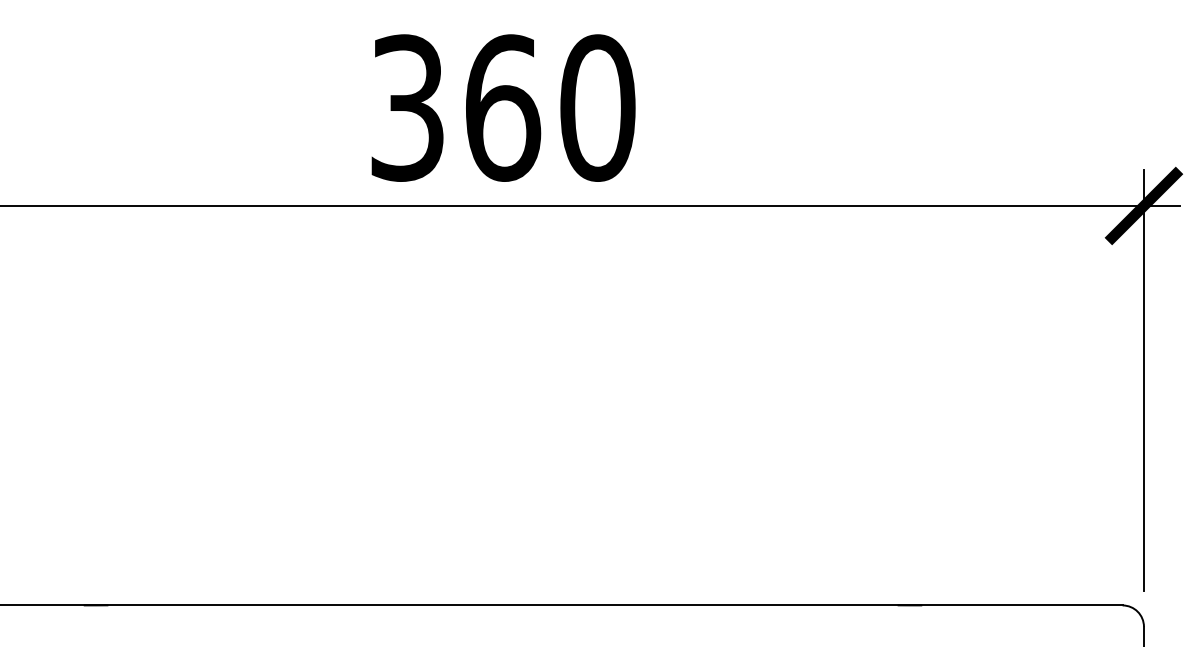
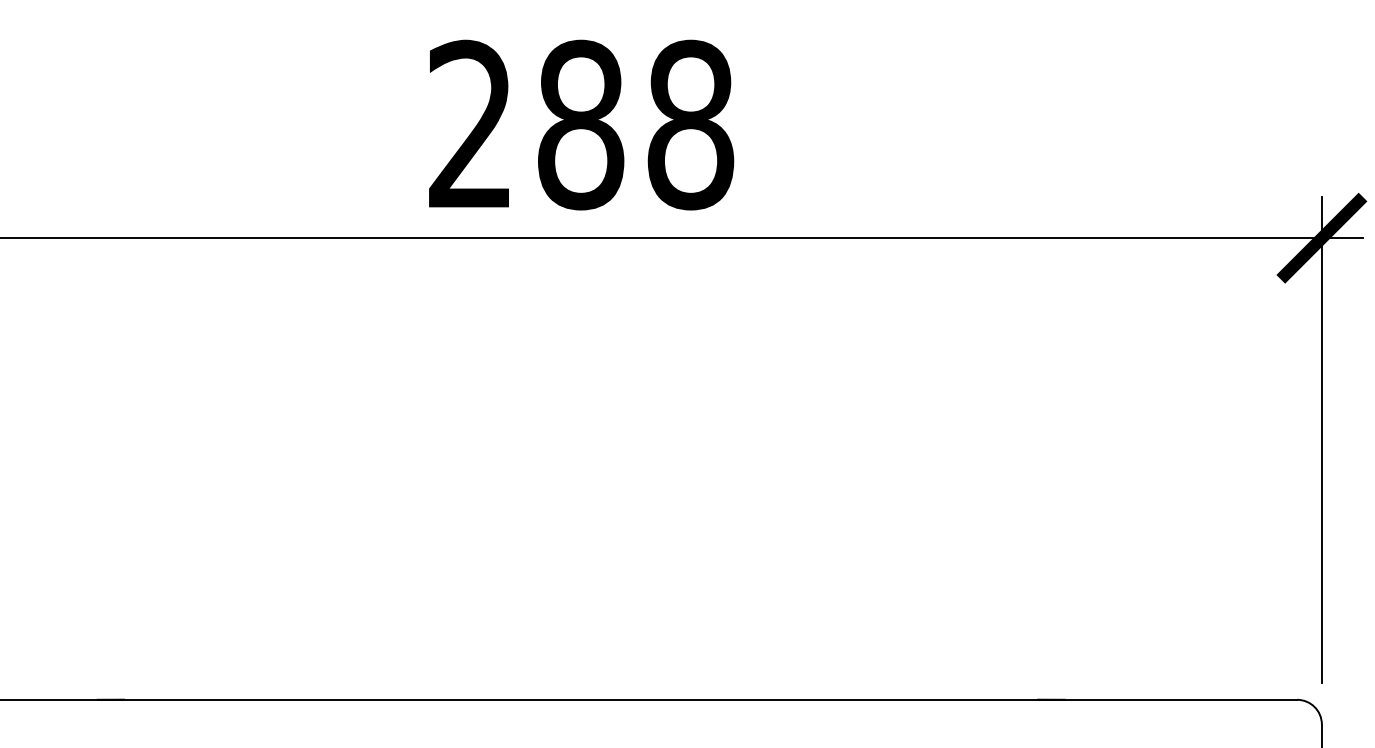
text: (503, 107) -> (581, 124), 360 -> 288

